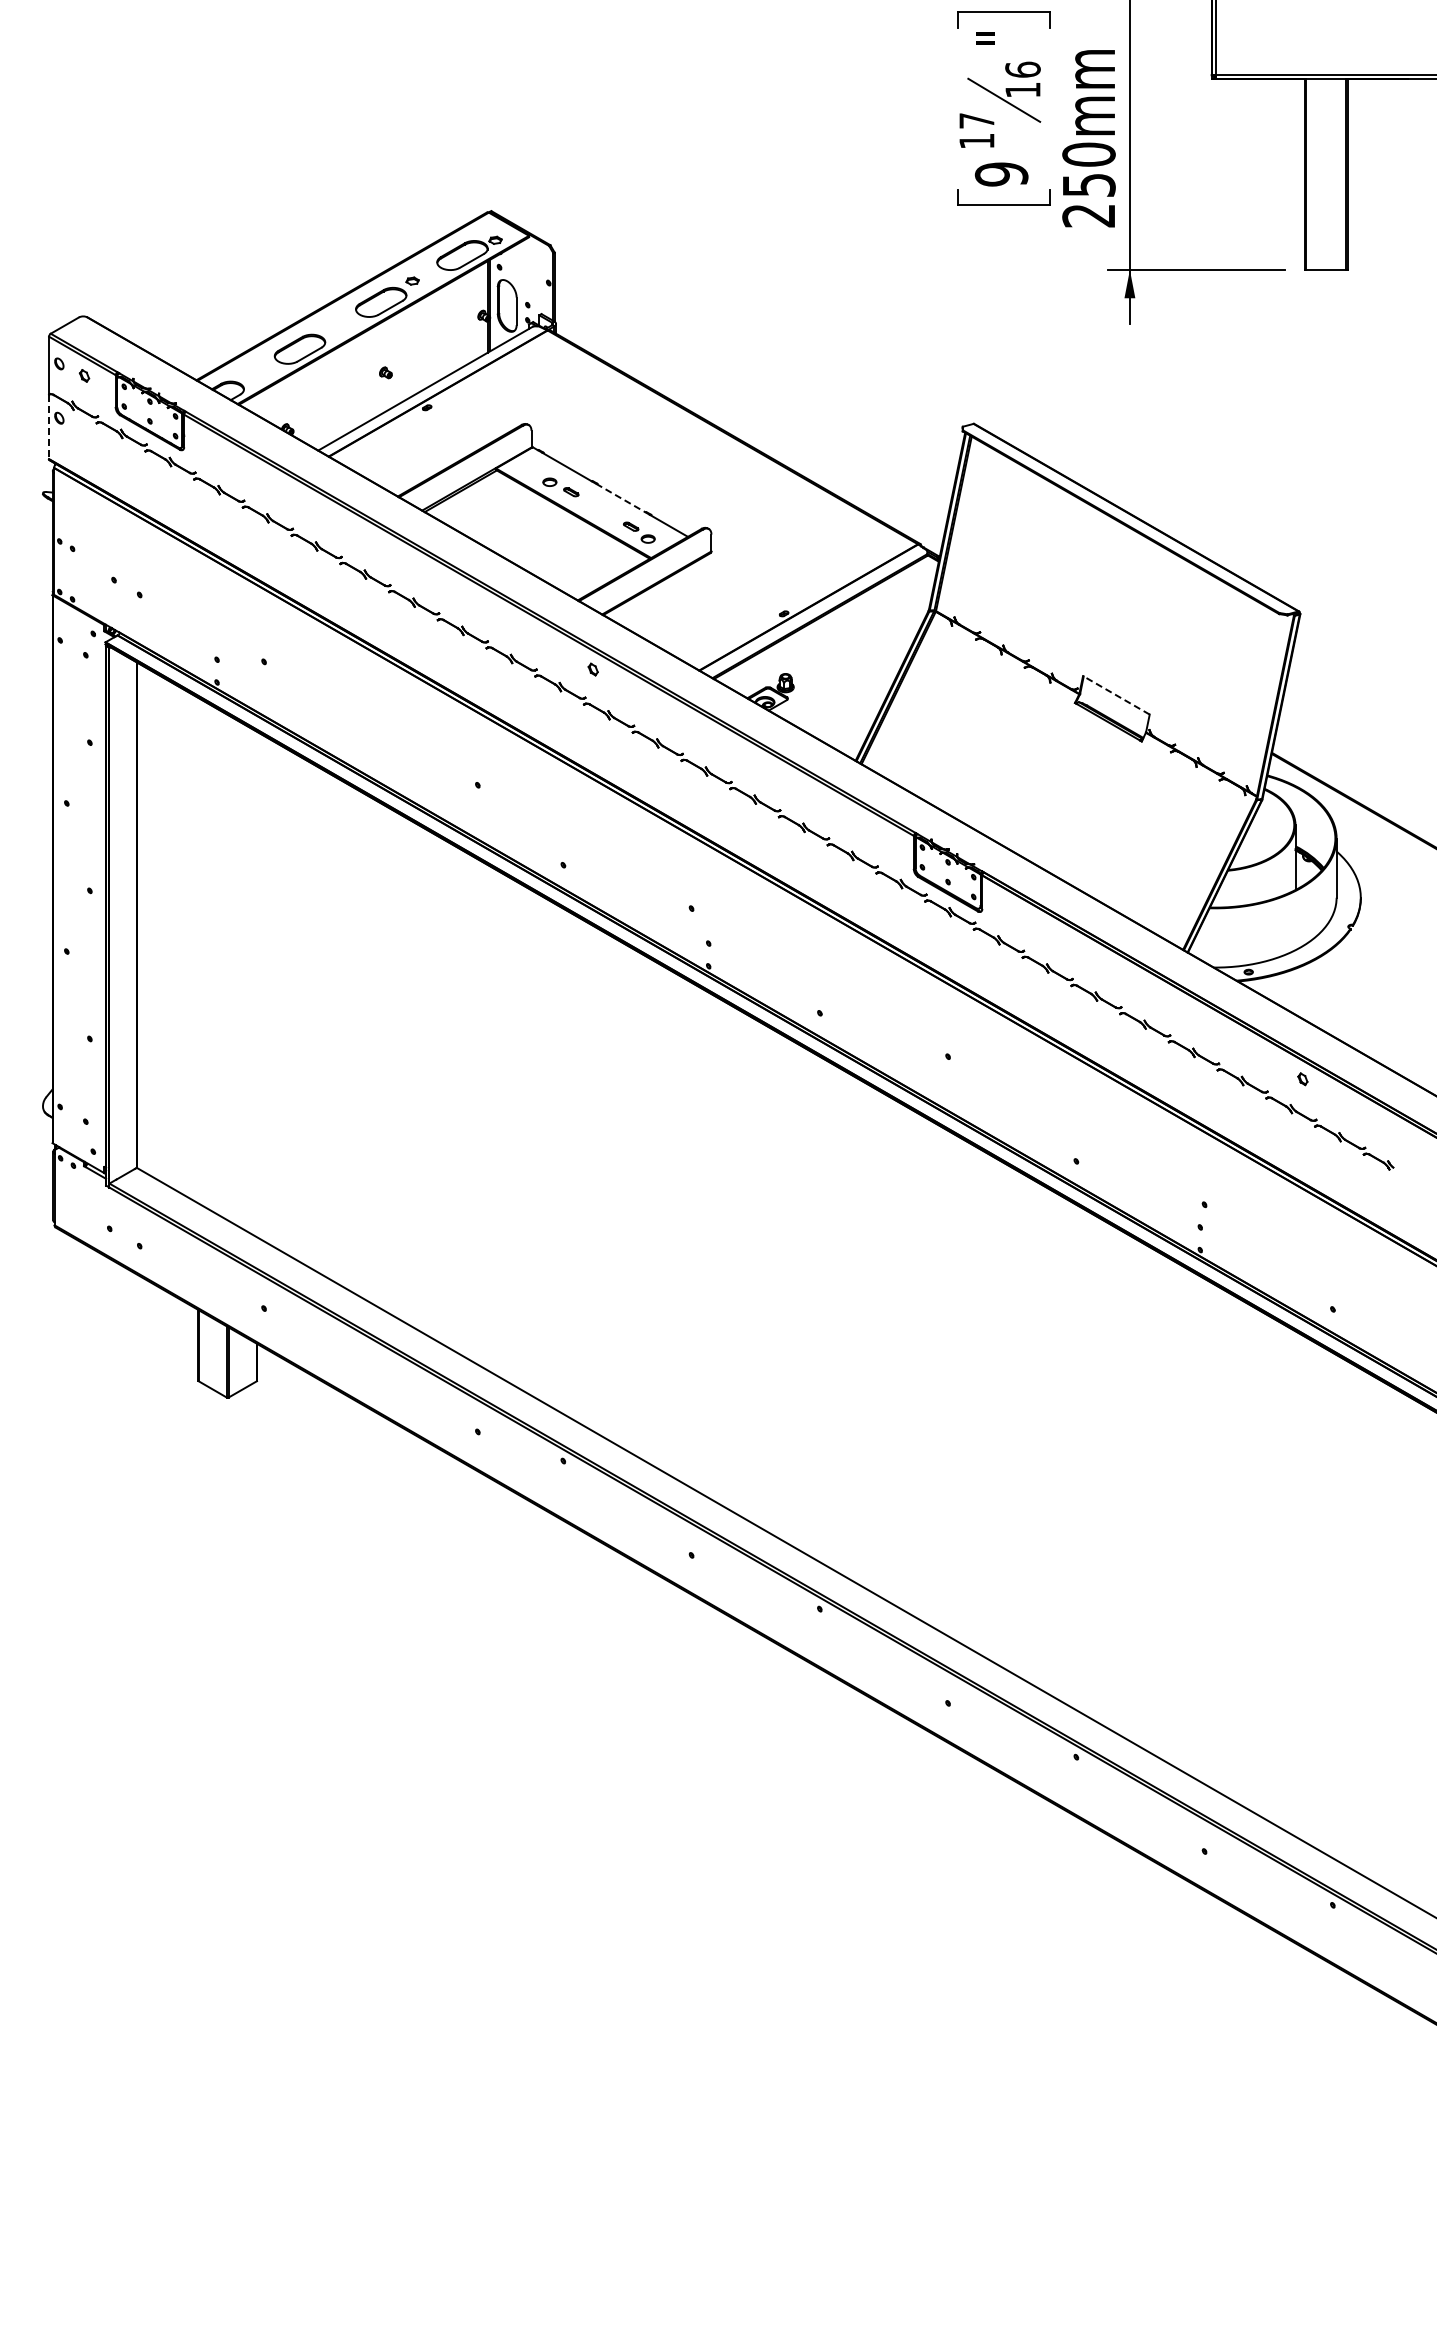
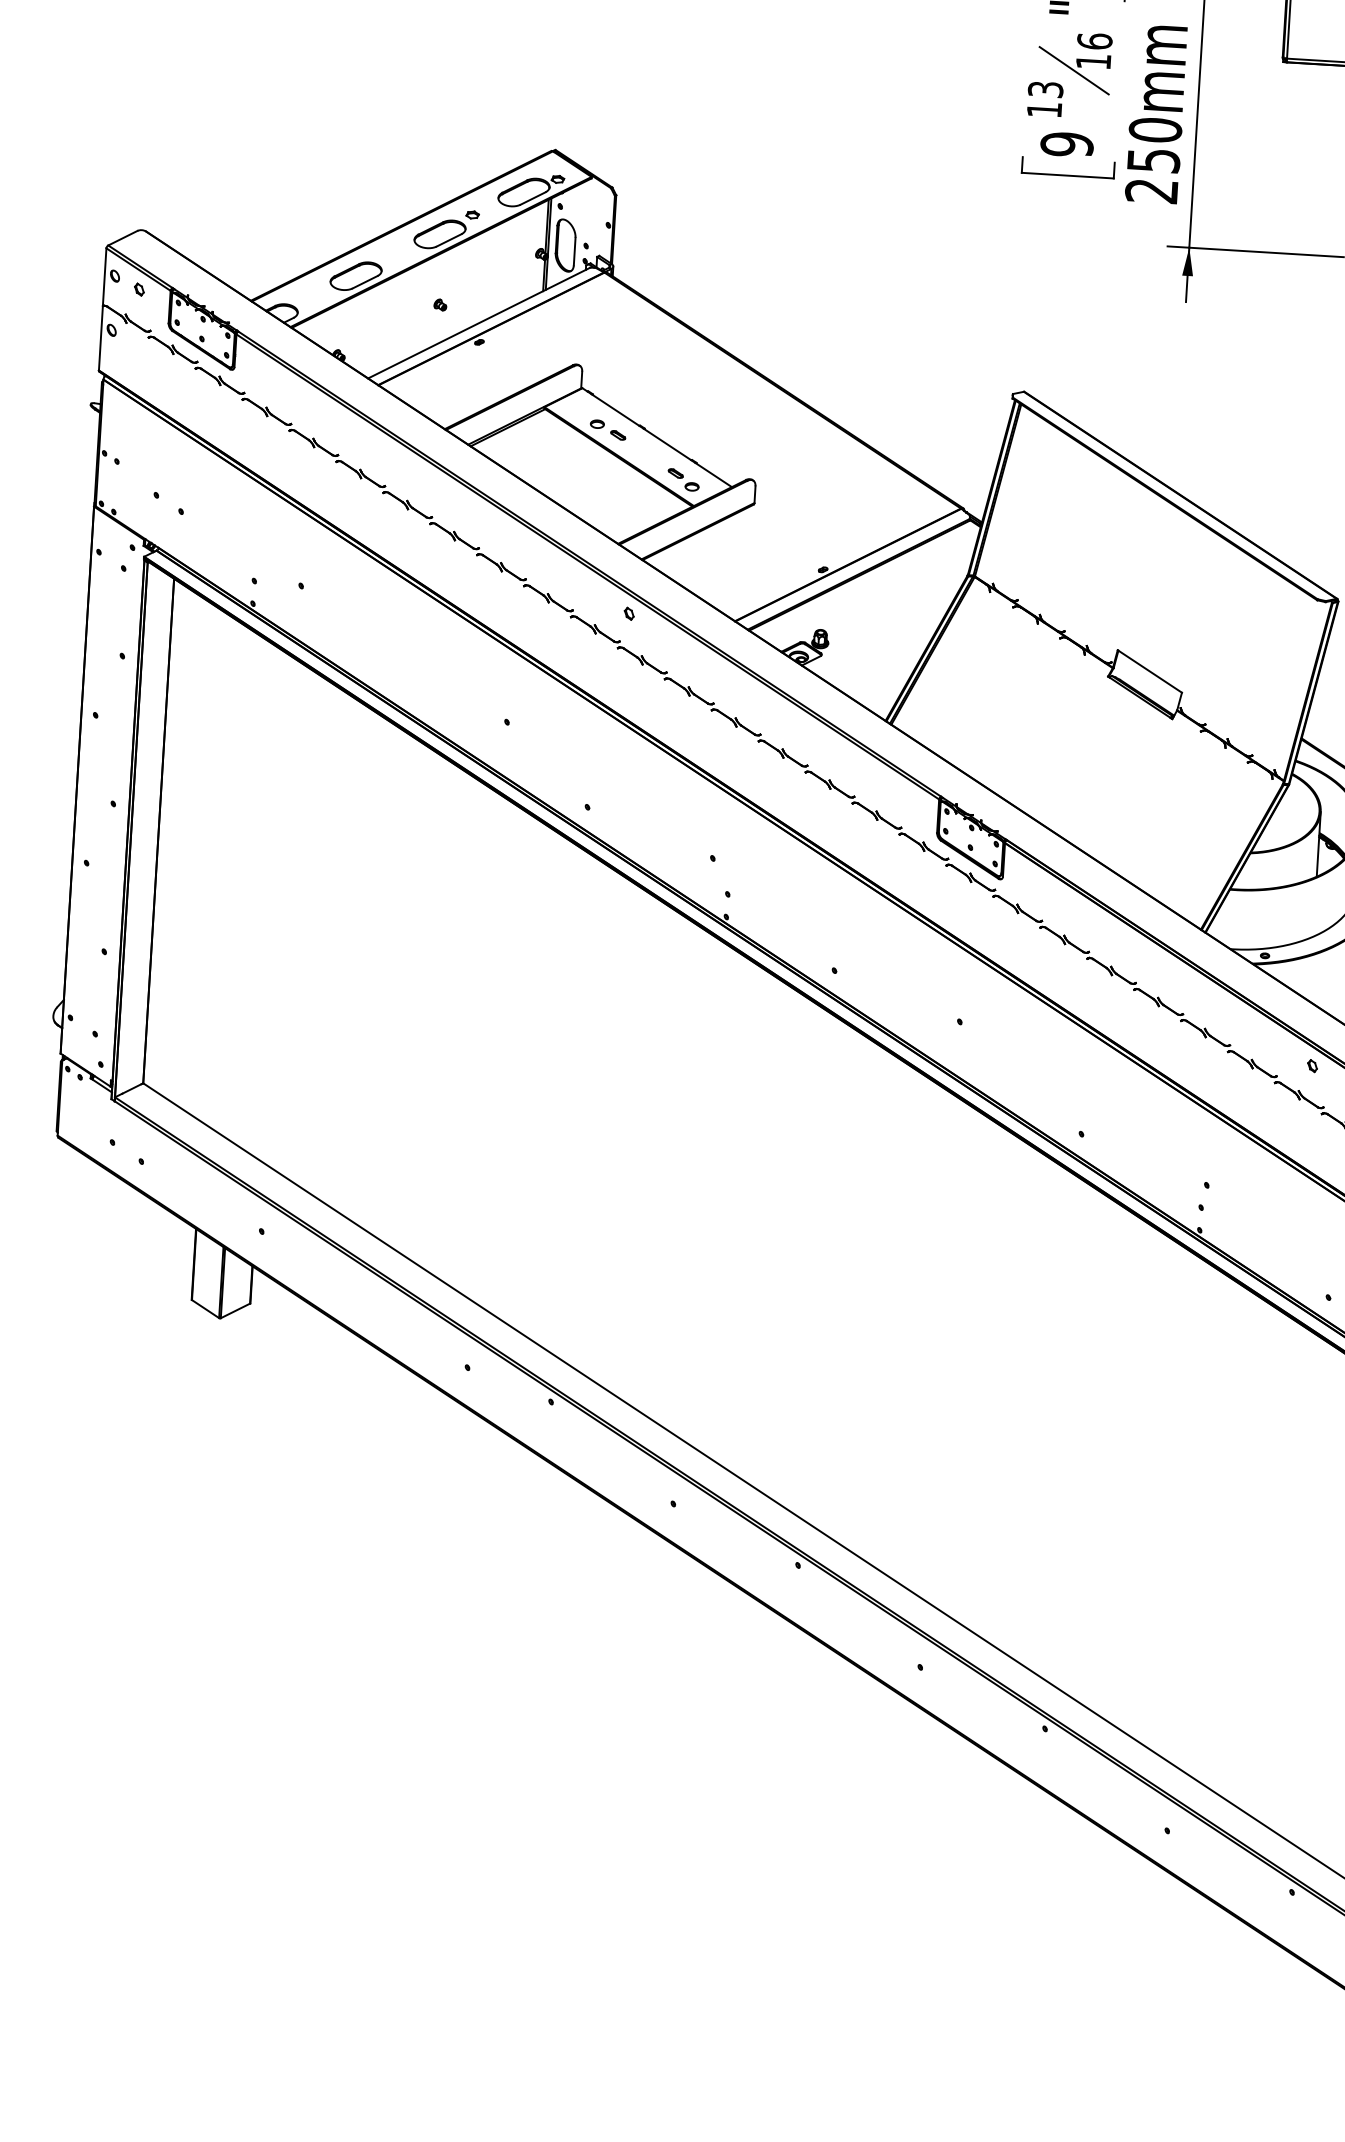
text: (976, 120) -> (1045, 89), 17 -> 13
line: (49, 427) -> (101, 338), dashed -> solid
line: (620, 498) -> (666, 444), dashed -> solid
line: (1116, 695) -> (1149, 671), dashed -> solid

